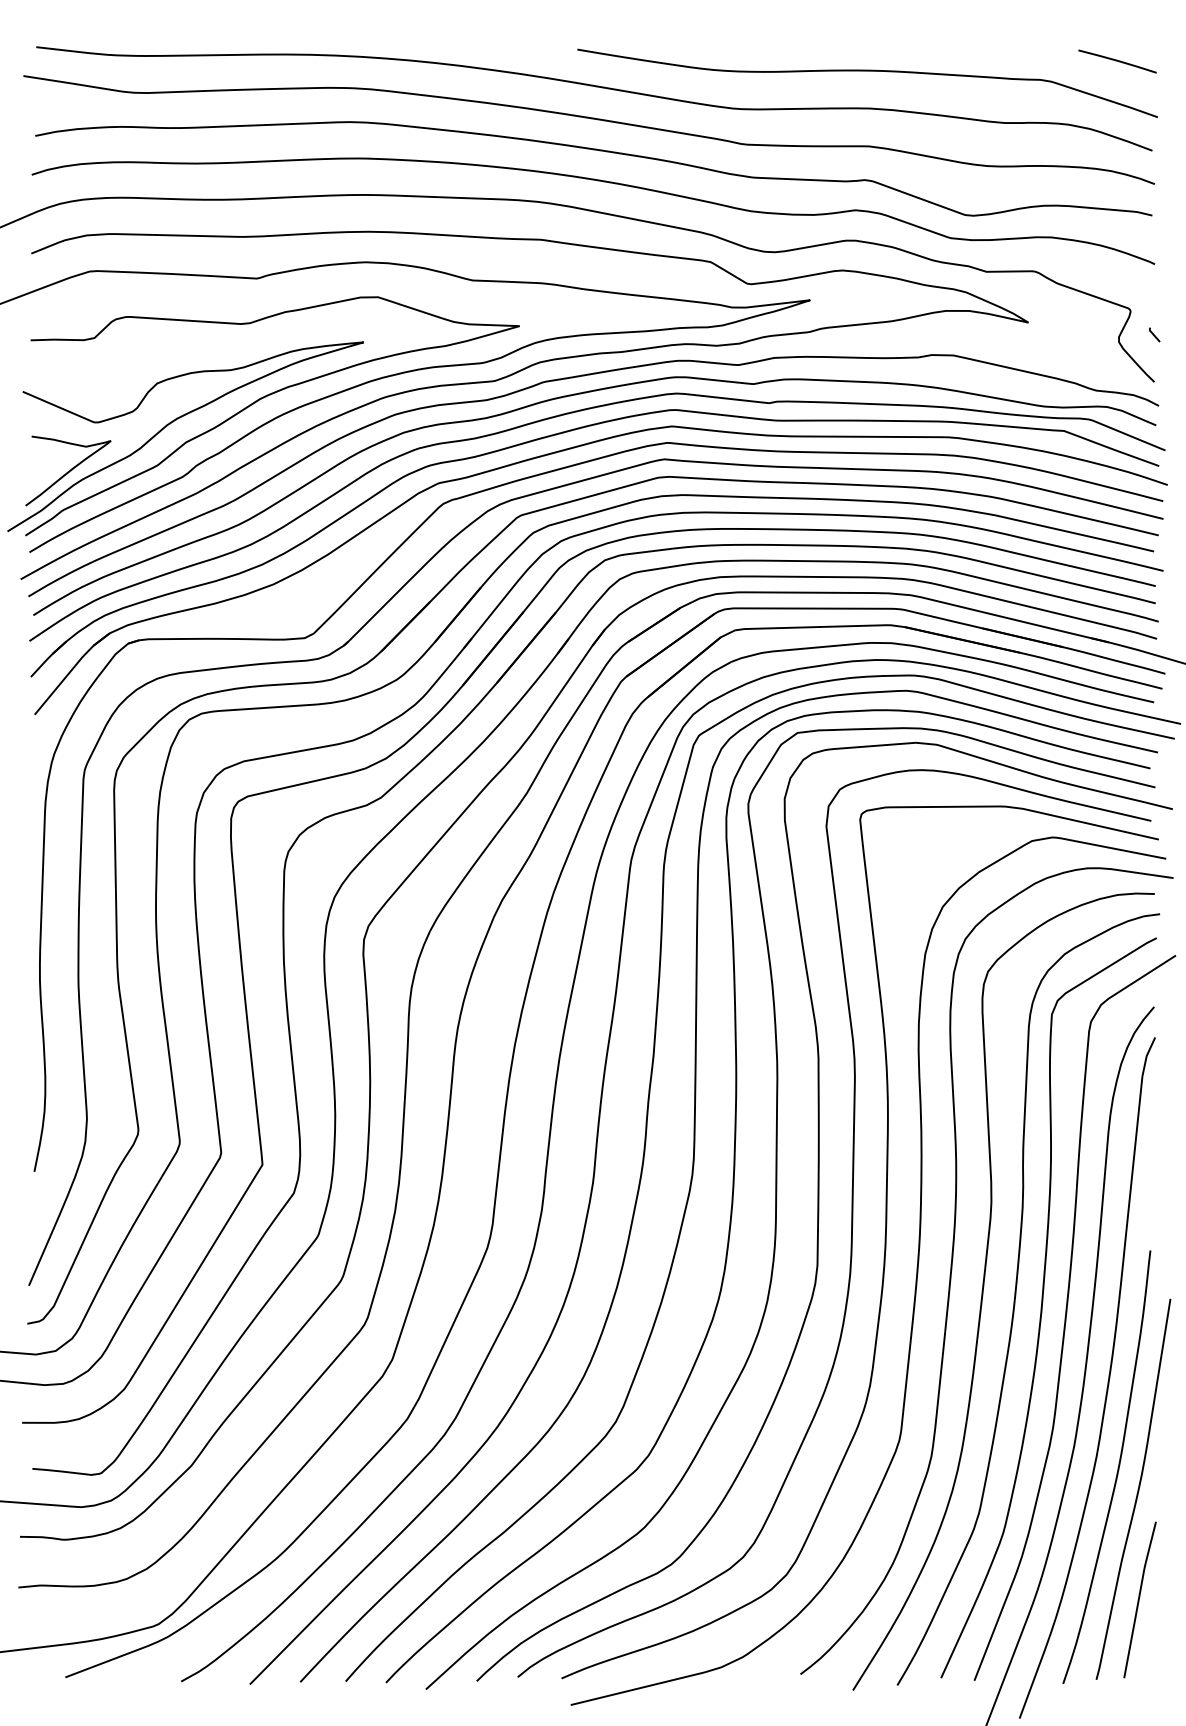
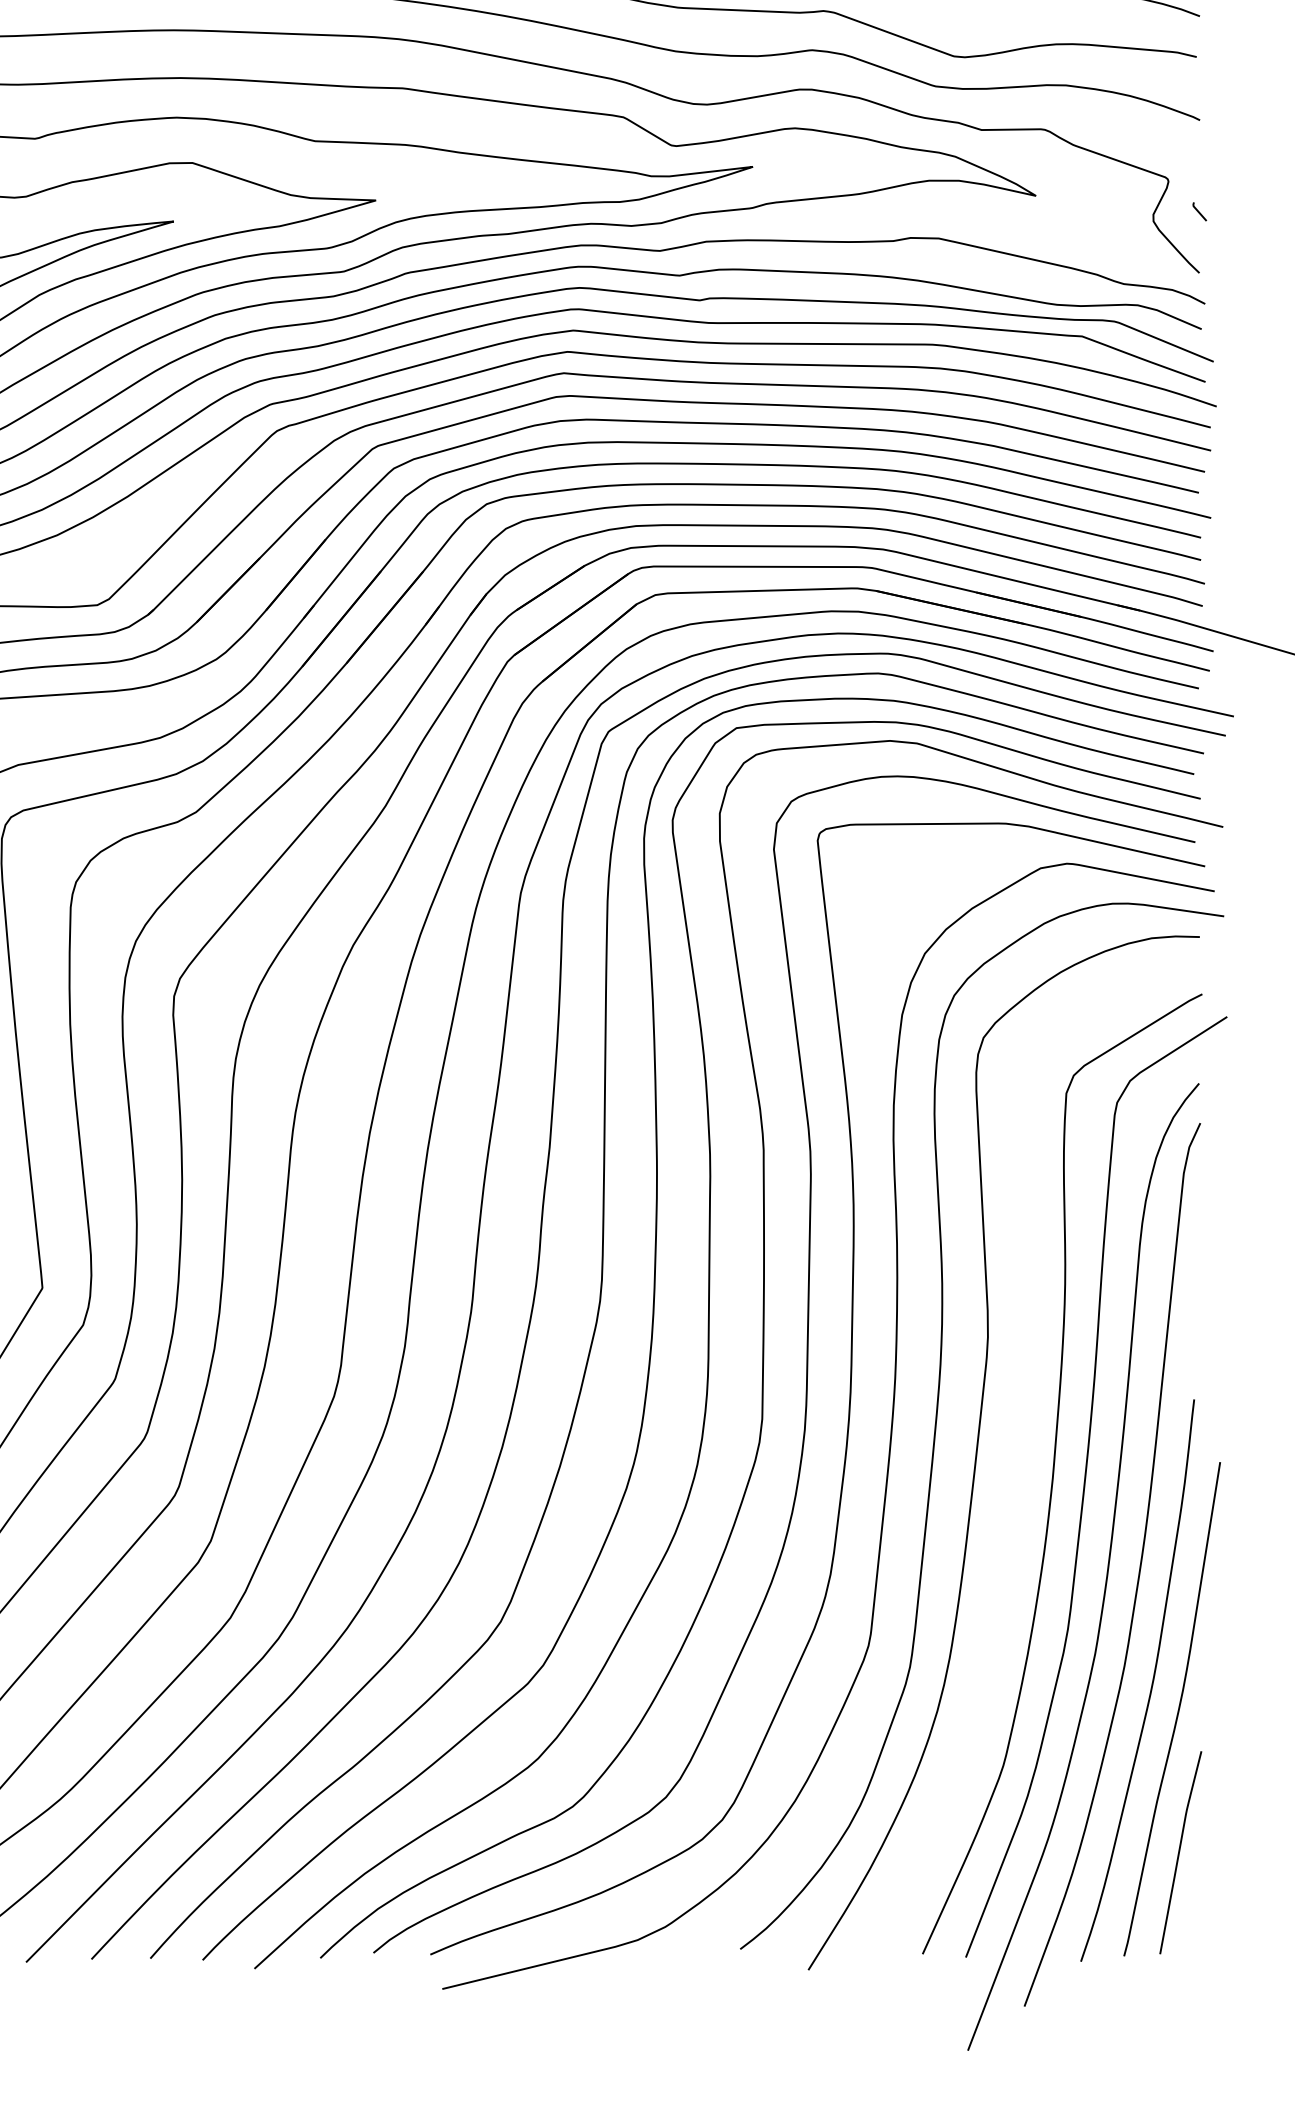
curve: (1016, 1296) -> (1020, 1459), removed

